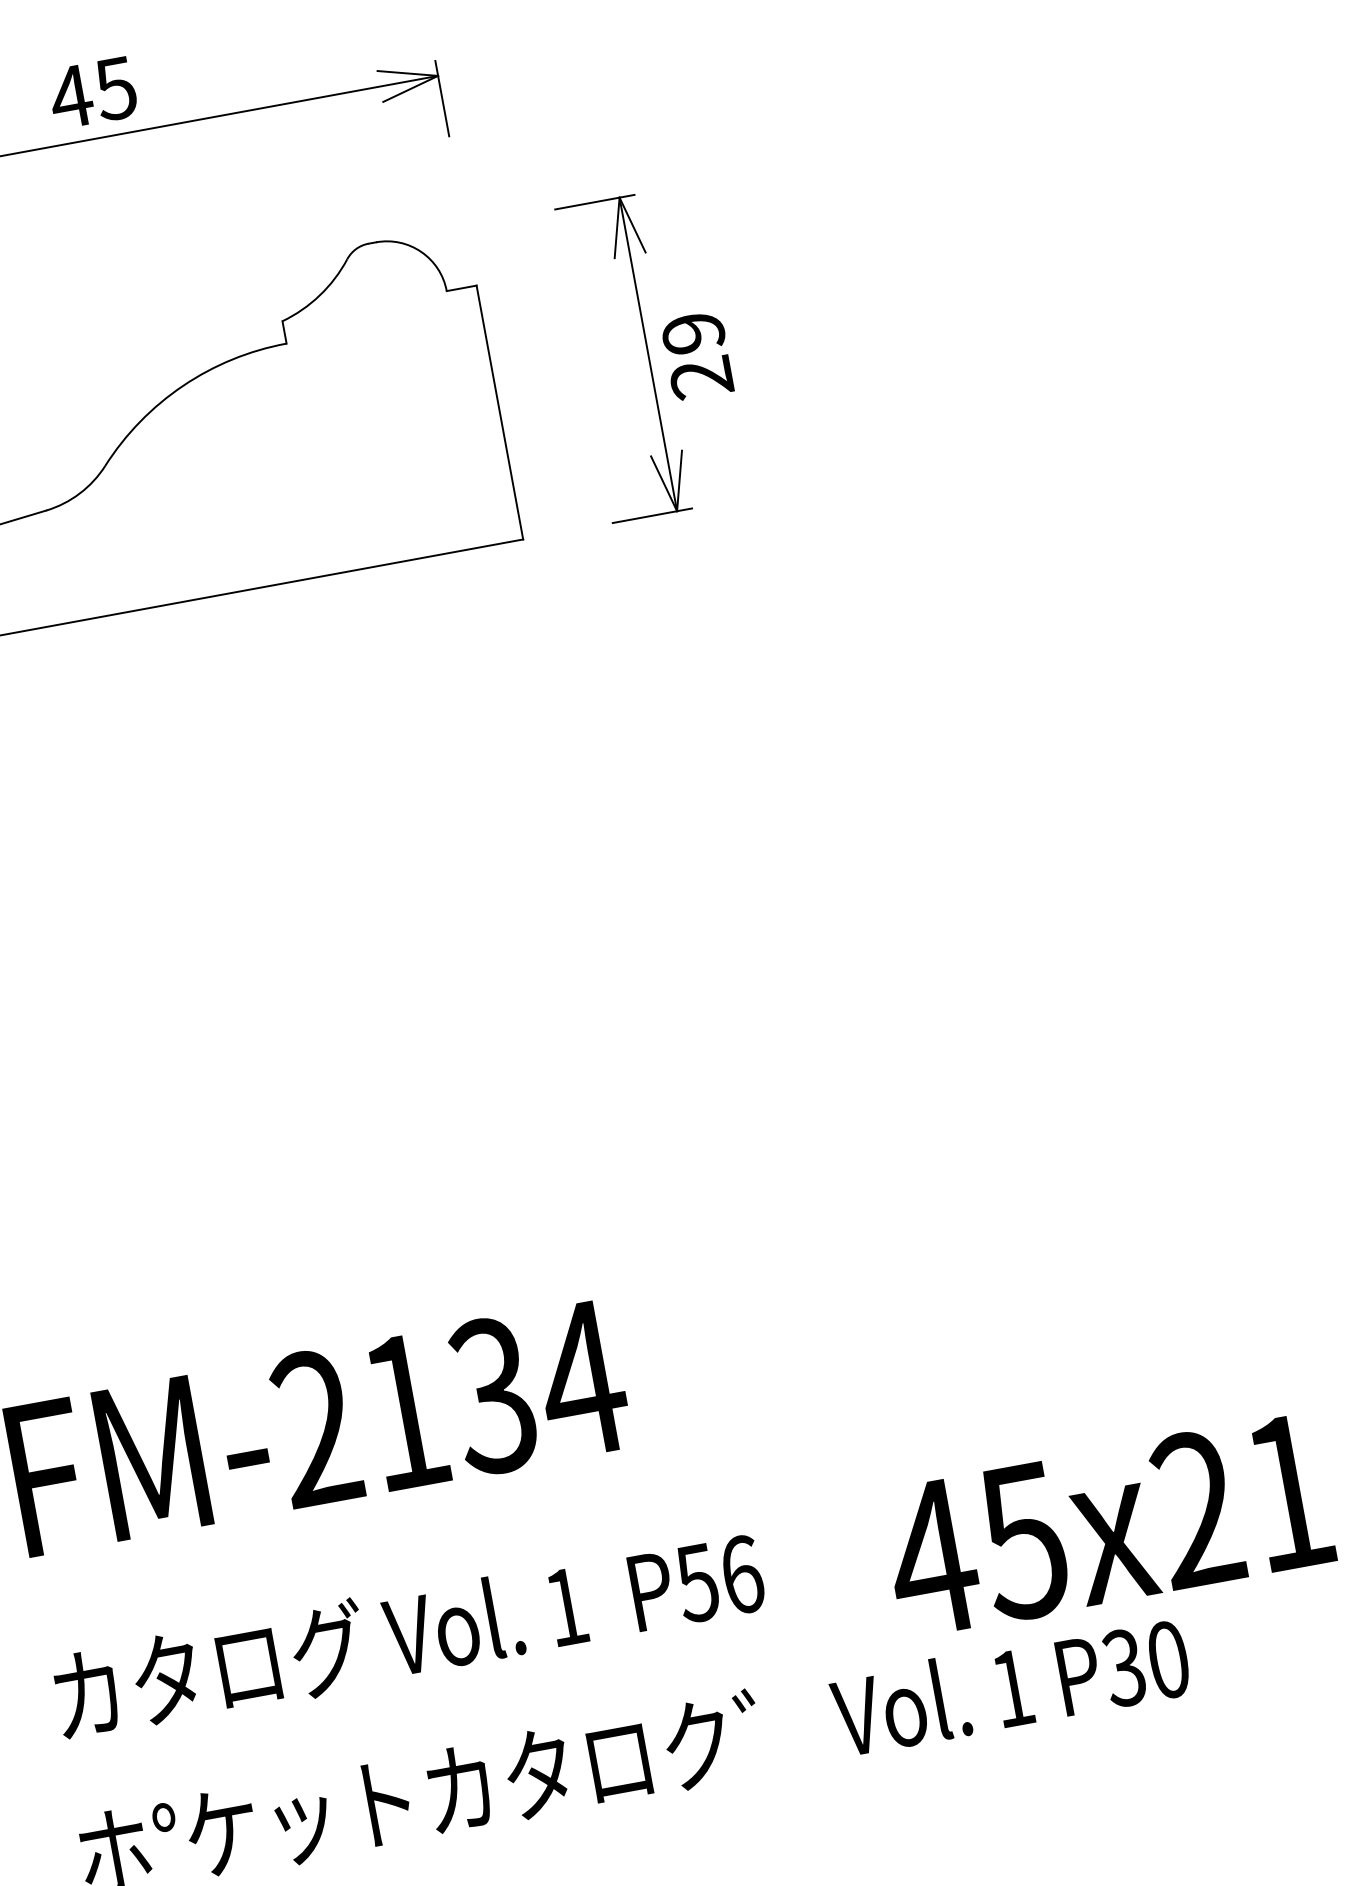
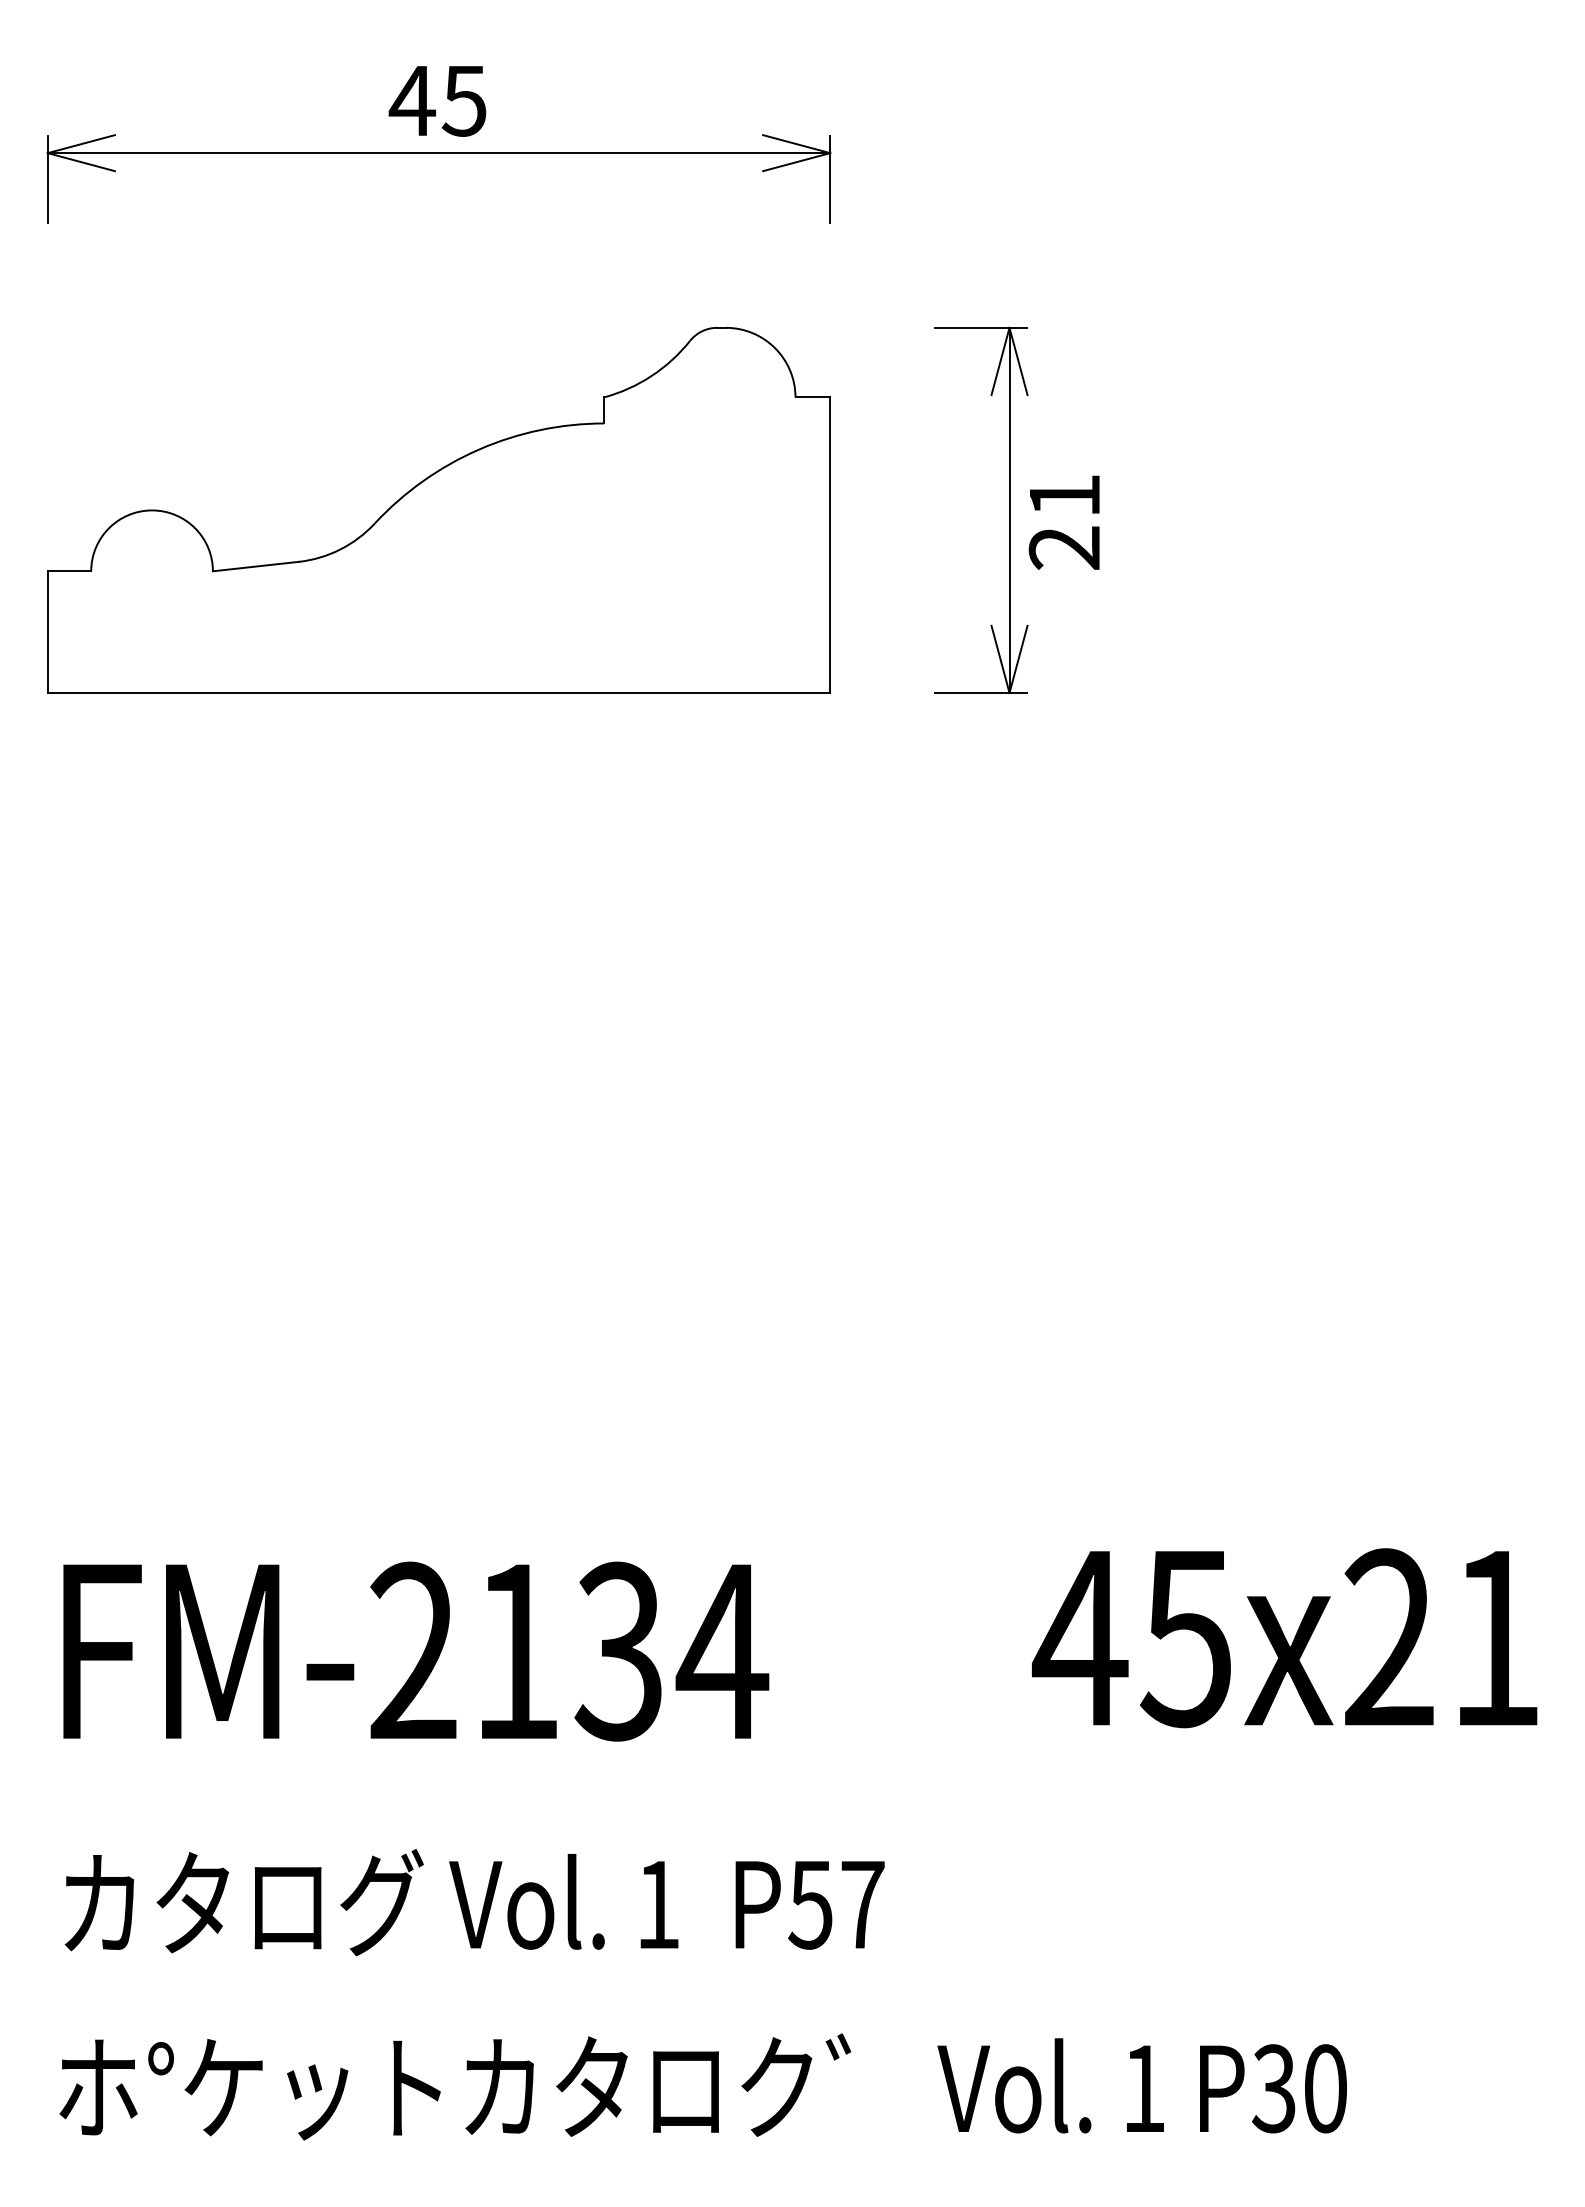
text: (693, 332) -> (1064, 495), 29 -> 21
text: (1107, 1526) -> (1284, 1638), moved
text: (741, 1574) -> (862, 1904), P56 -> P57

